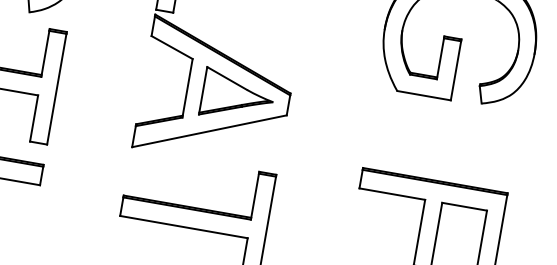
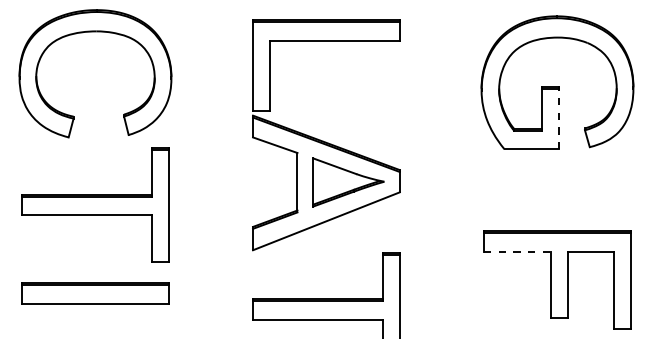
line: (455, 70) -> (558, 119), solid -> dashed
line: (392, 193) -> (517, 251), solid -> dashed

